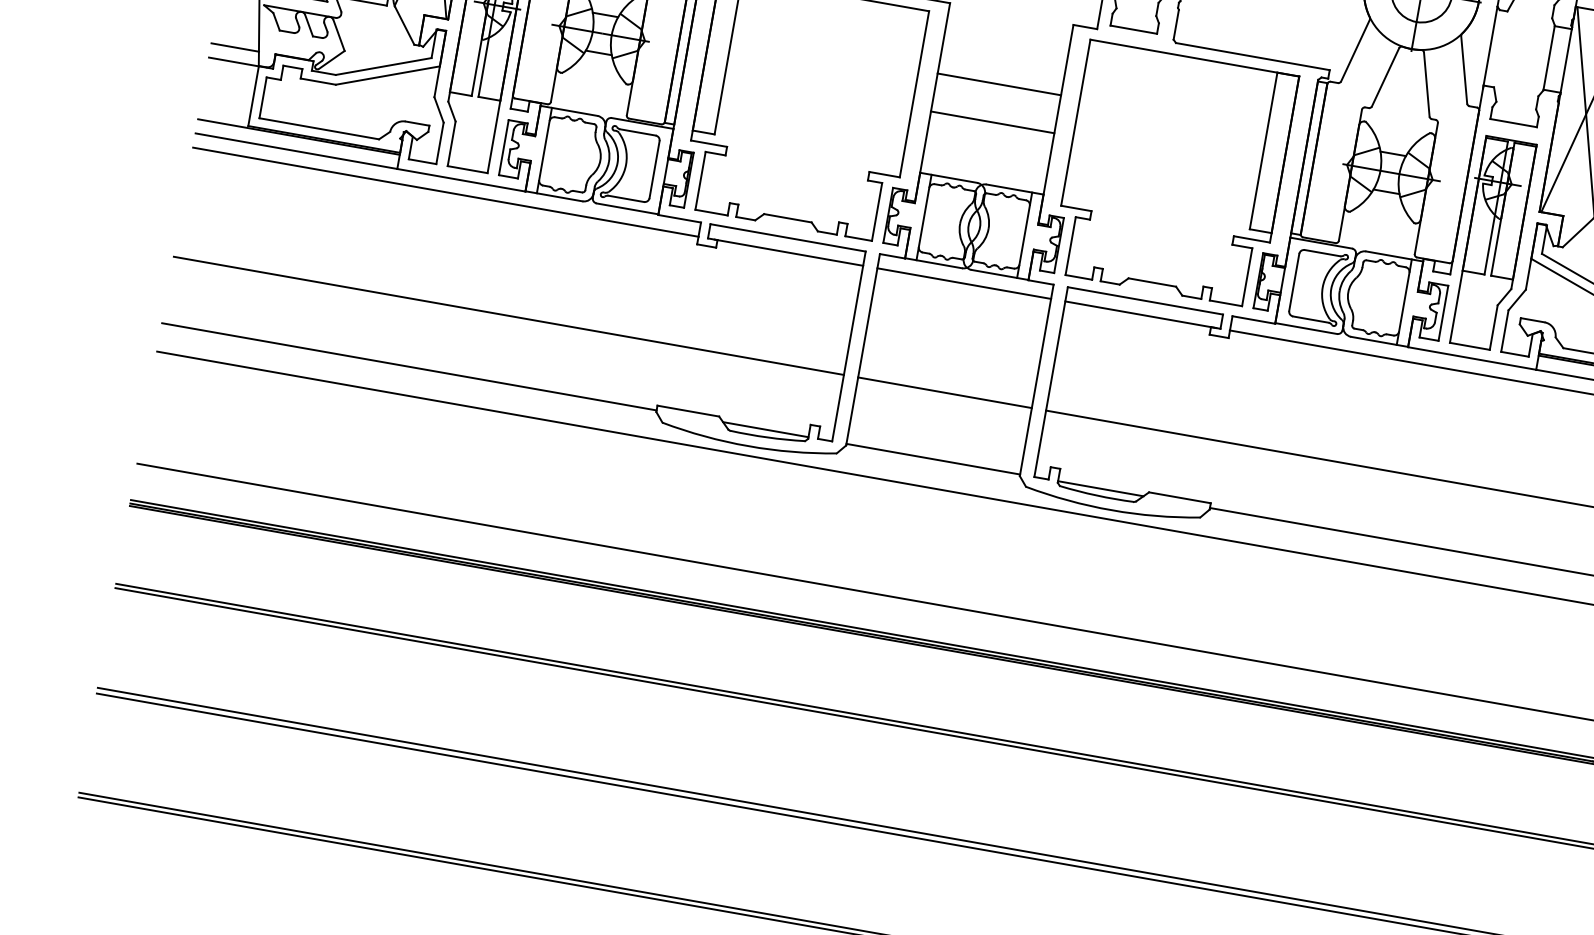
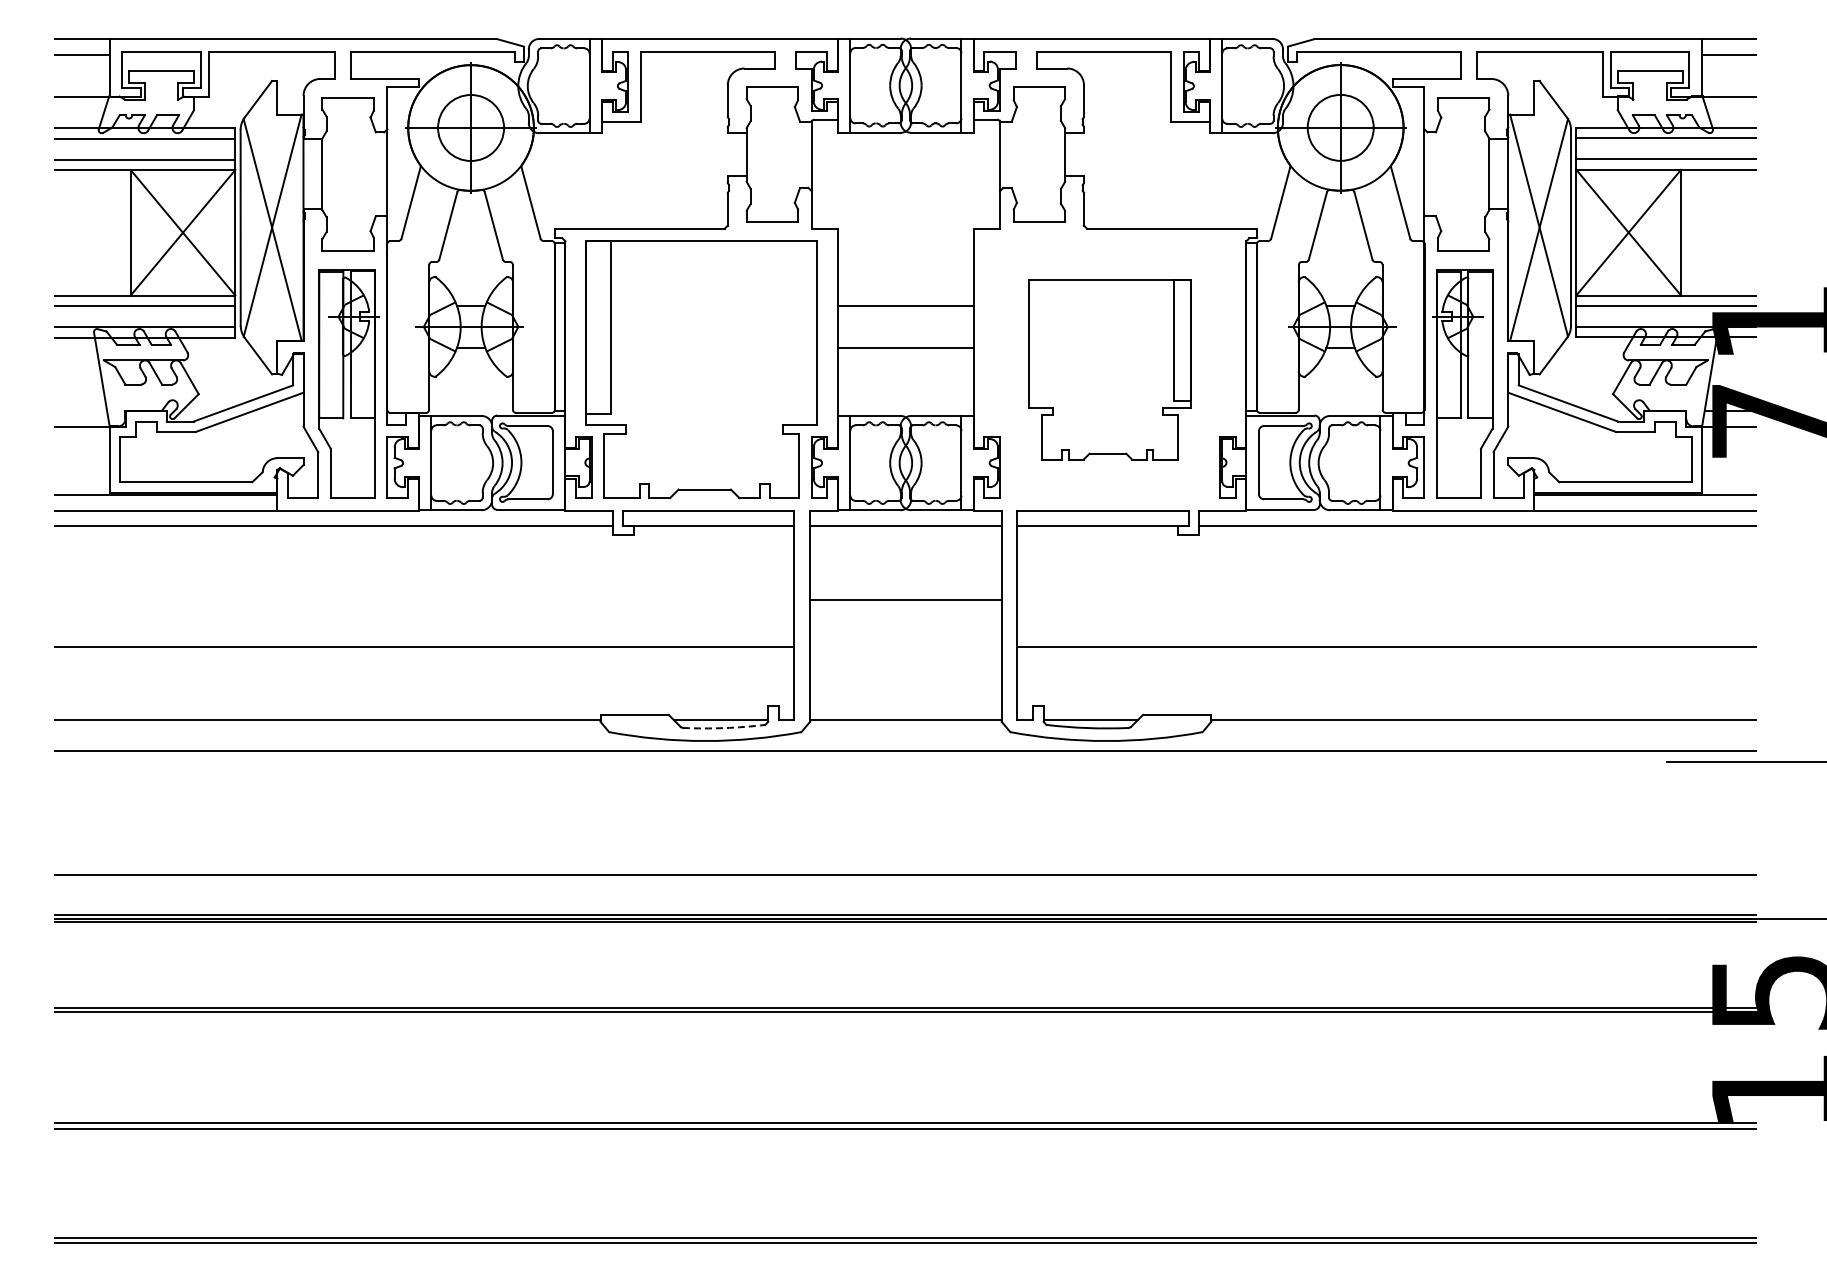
line: (234, 47) -> (80, 411), removed
part: (1173, 174) -> (1109, 369), size x0.7
line: (944, 392) -> (905, 599), moved
arc: (767, 437) -> (724, 728), solid -> dashed

